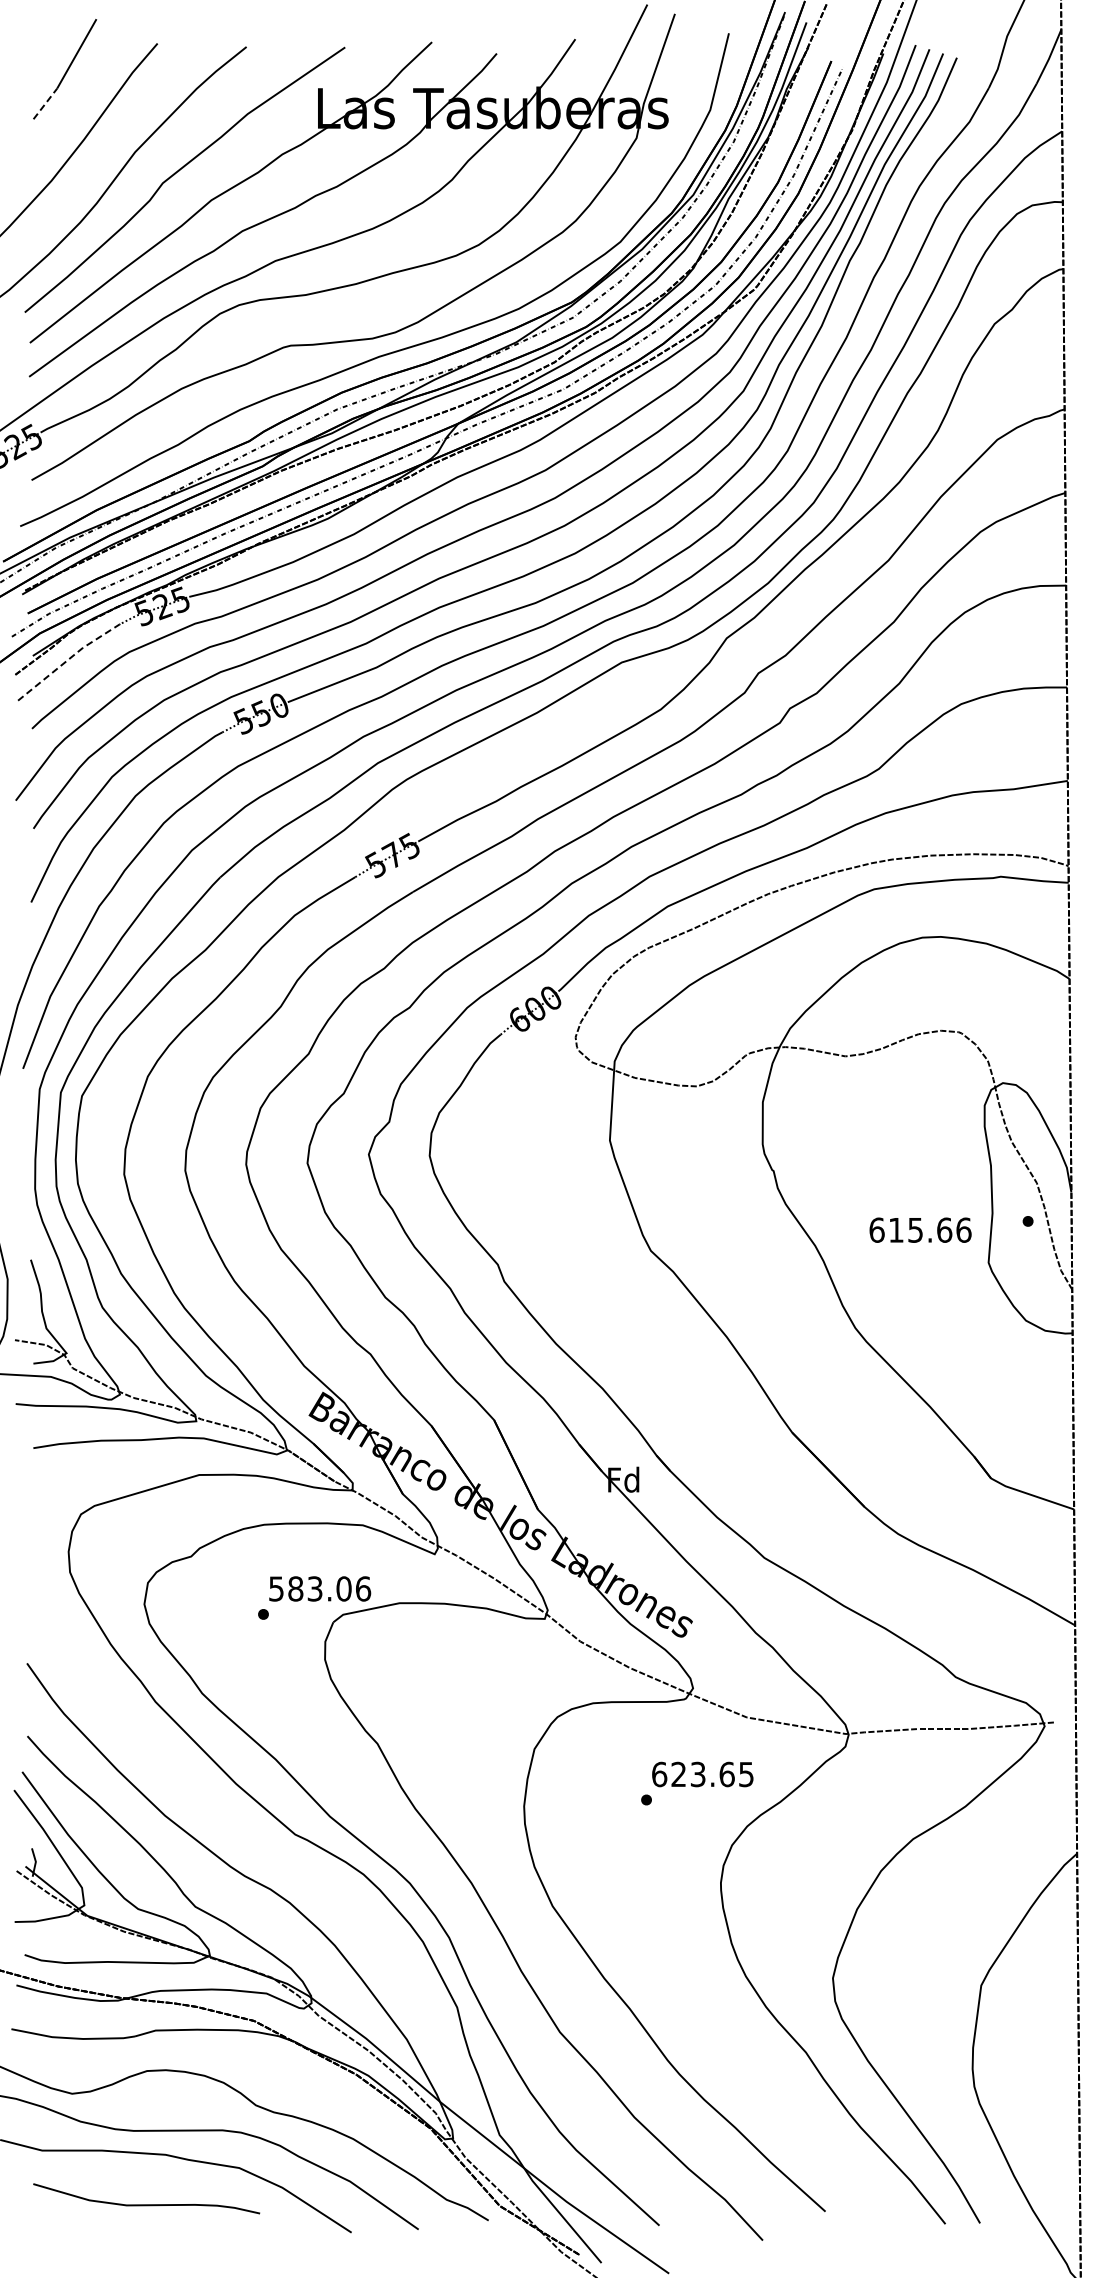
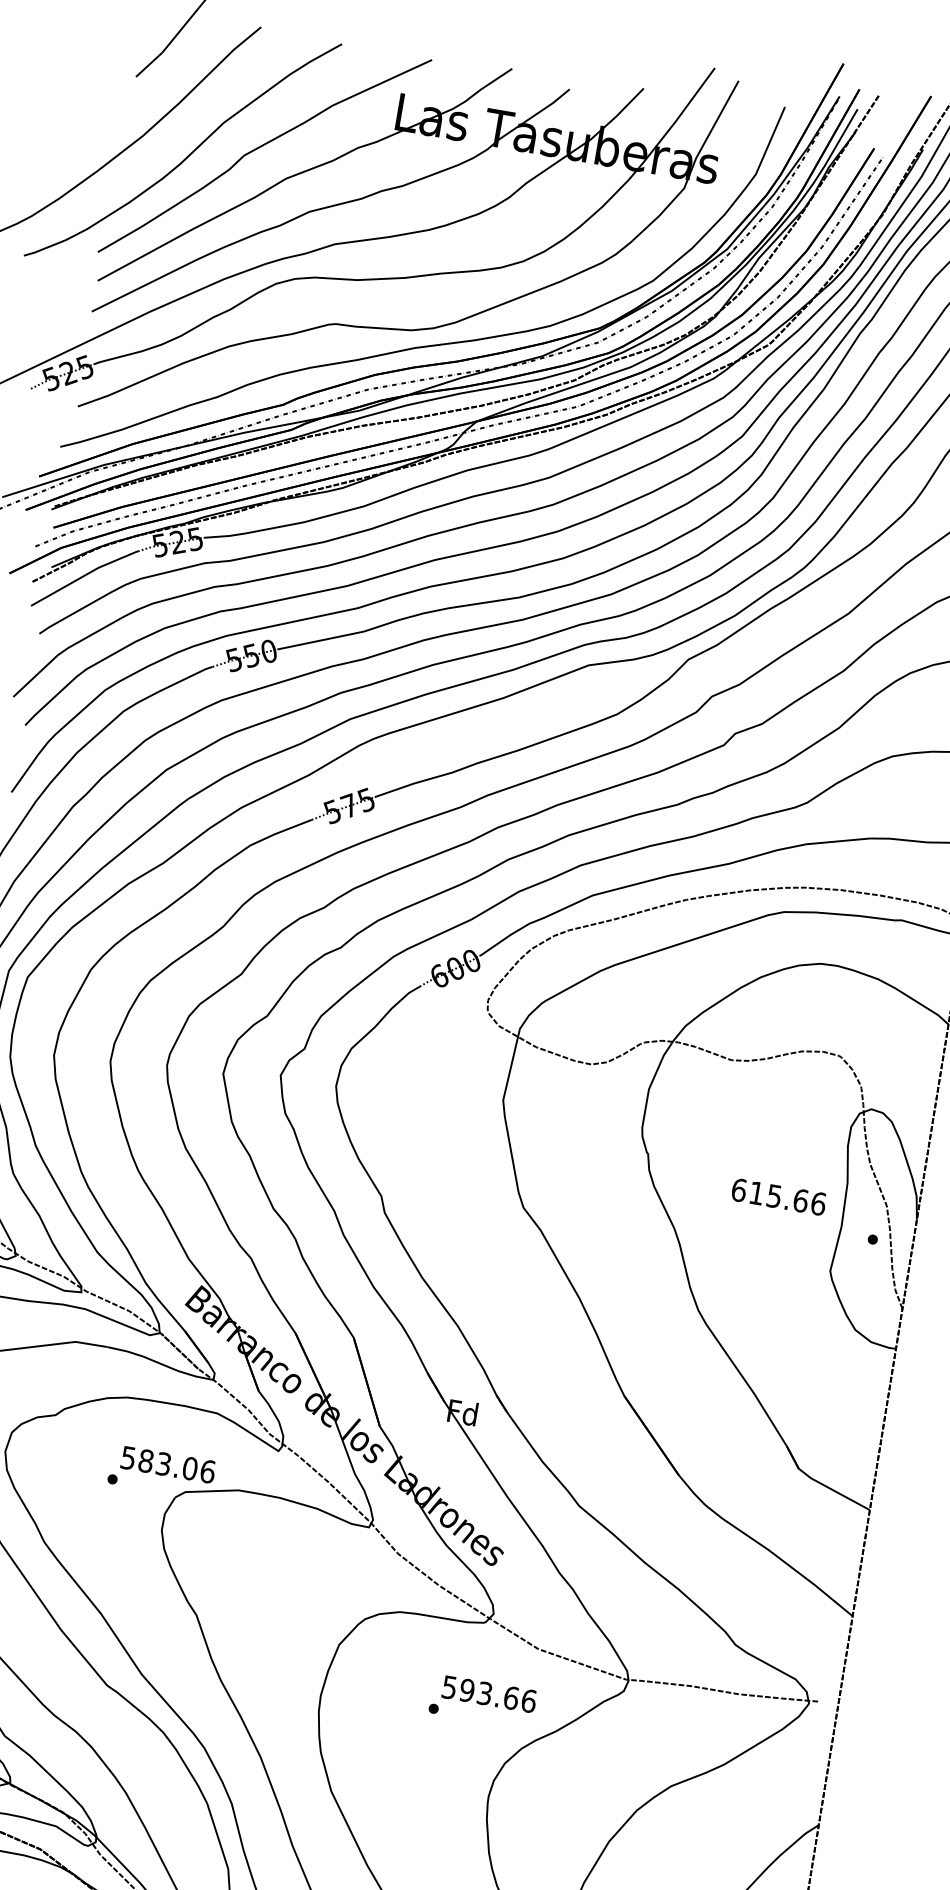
line: (45, 103) -> (149, 64), dashed -> solid
line: (69, 658) -> (84, 575), dashed -> solid
text: (920, 1229) -> (778, 1196), moved
text: (703, 1774) -> (489, 1694), 623.65 -> 593.66

